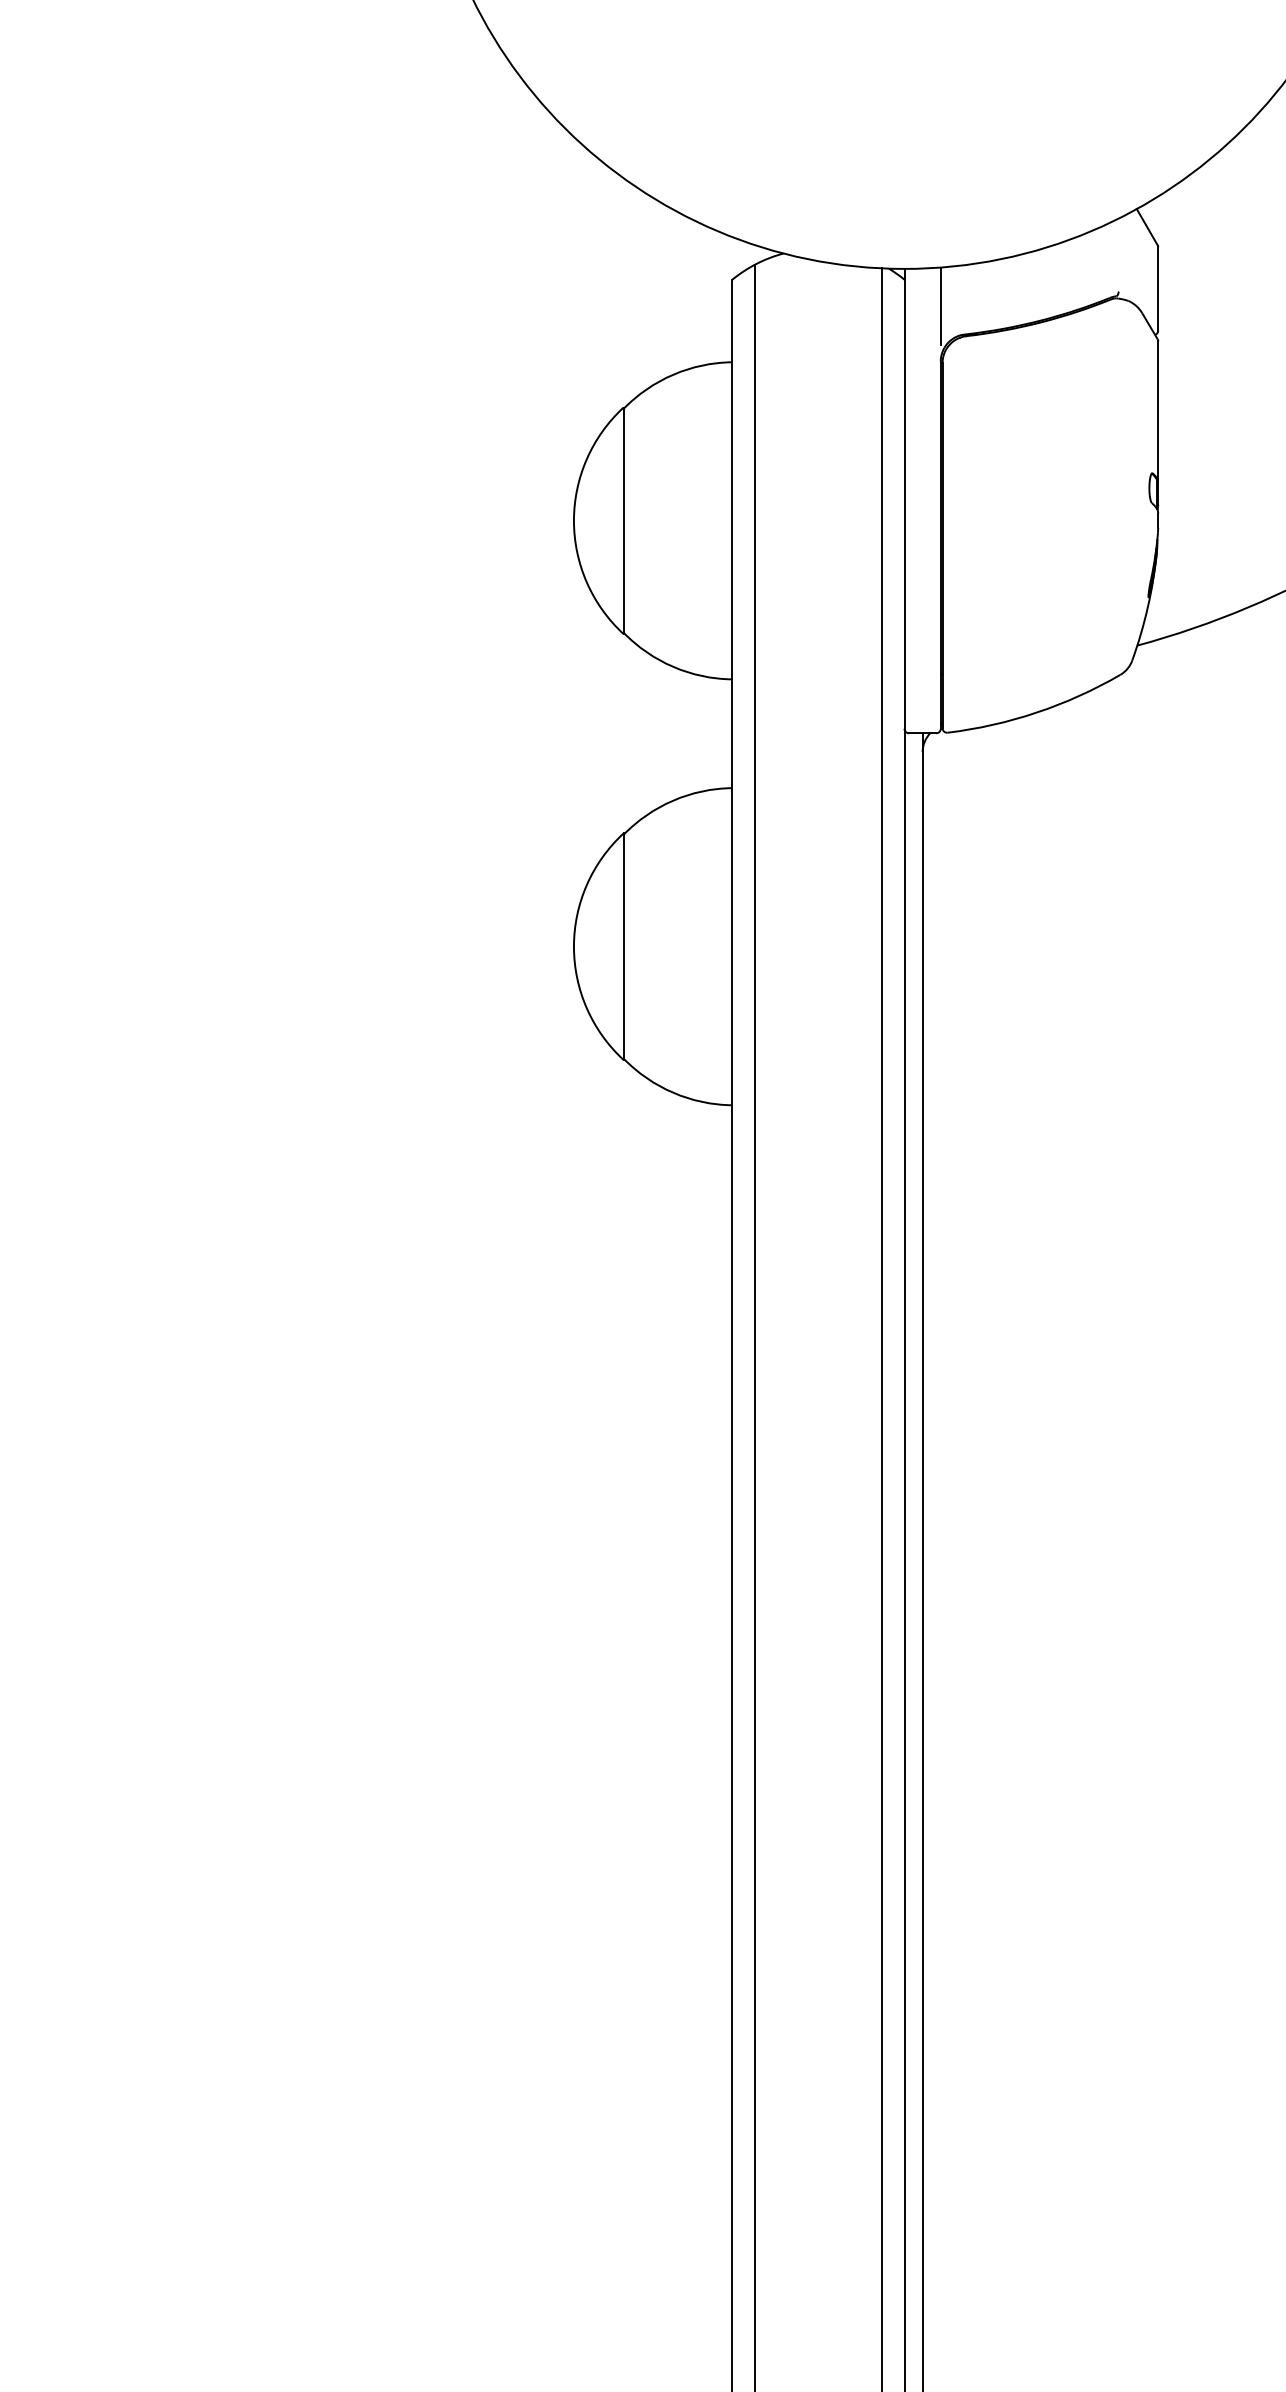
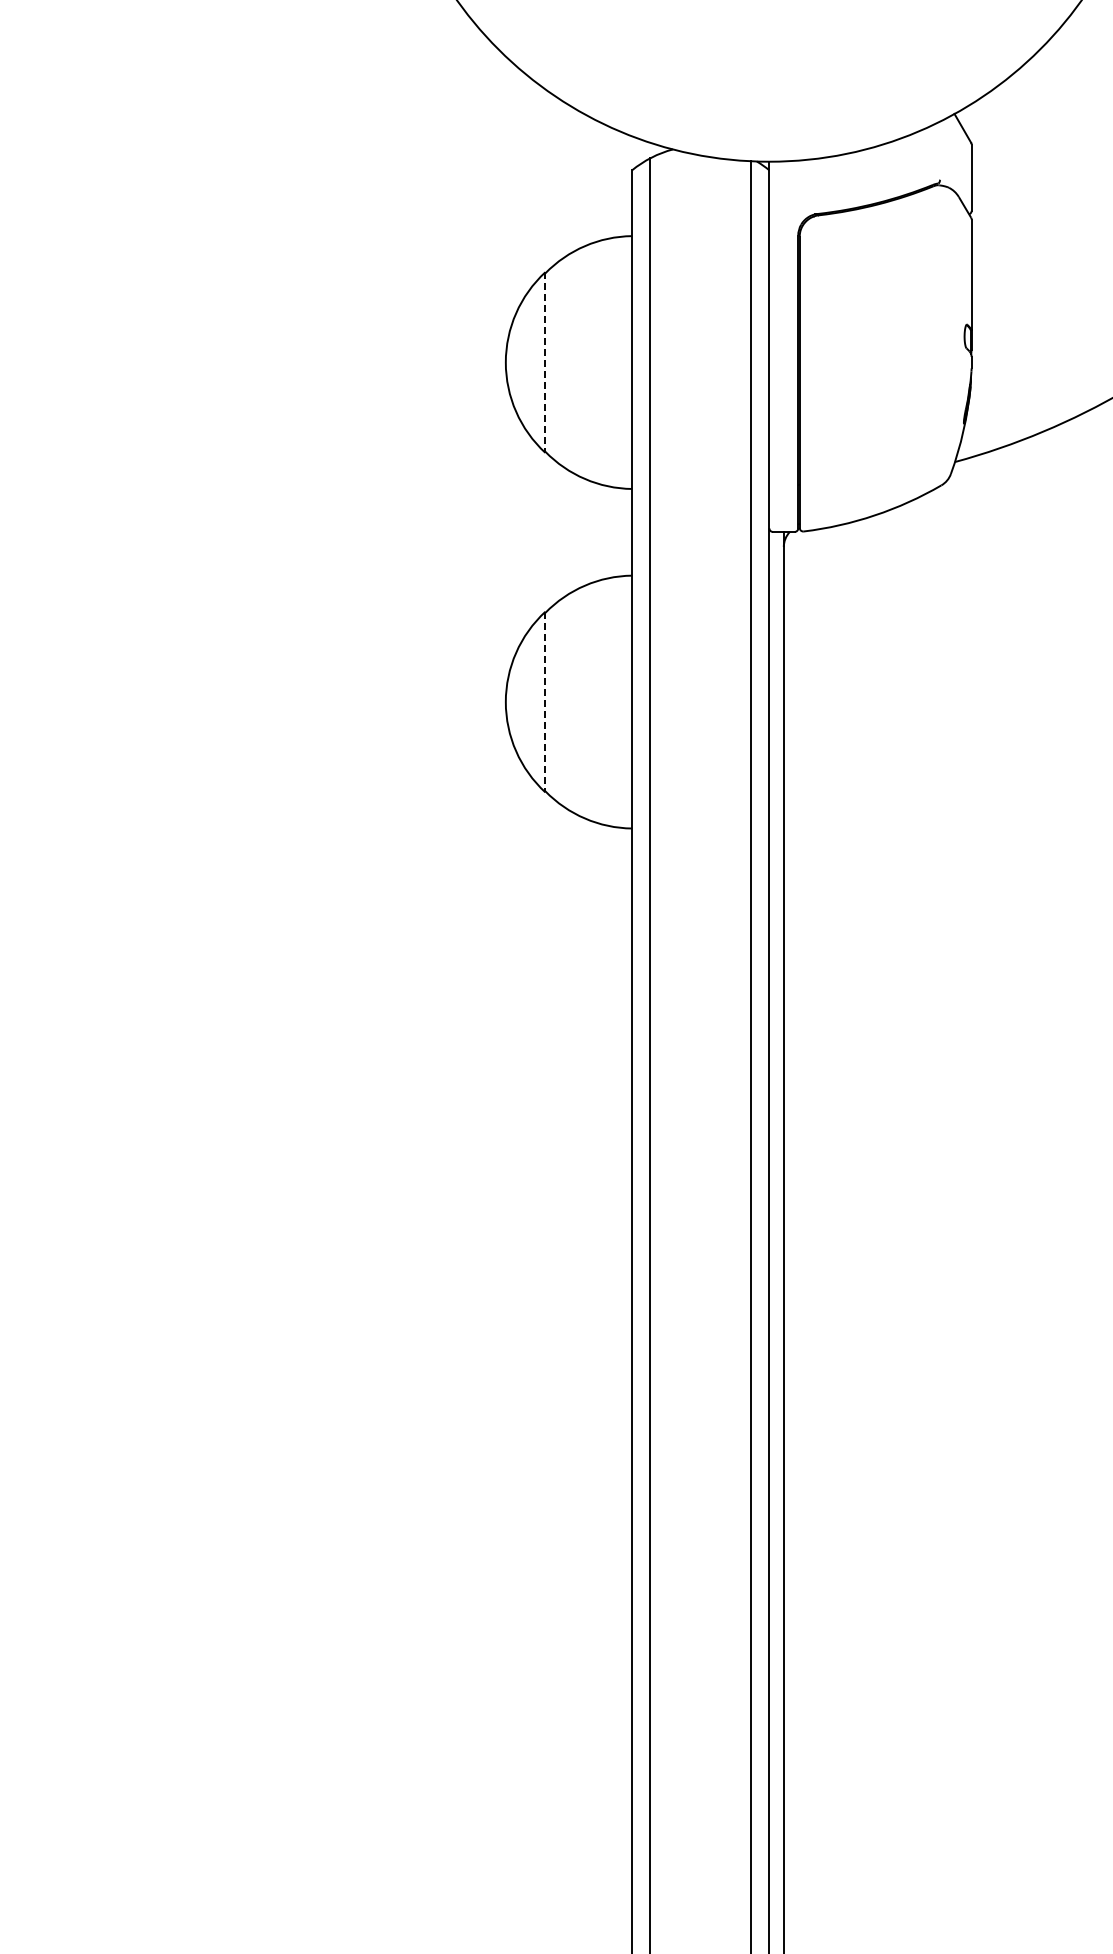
line: (941, 306) -> (798, 191), removed
line: (623, 522) -> (545, 363), solid -> dashed
line: (623, 947) -> (545, 702), solid -> dashed

